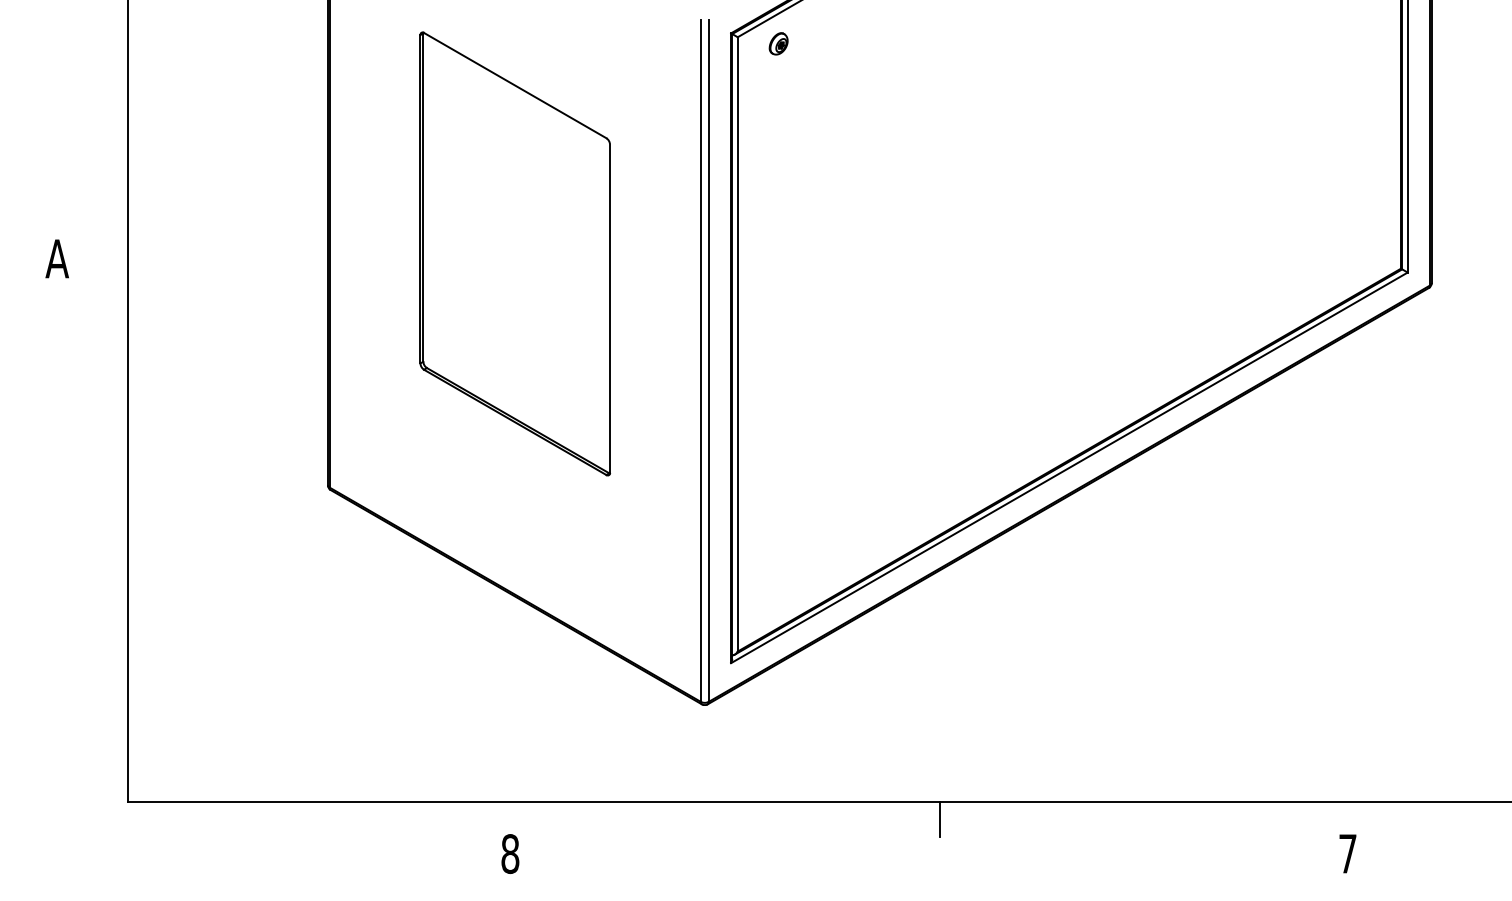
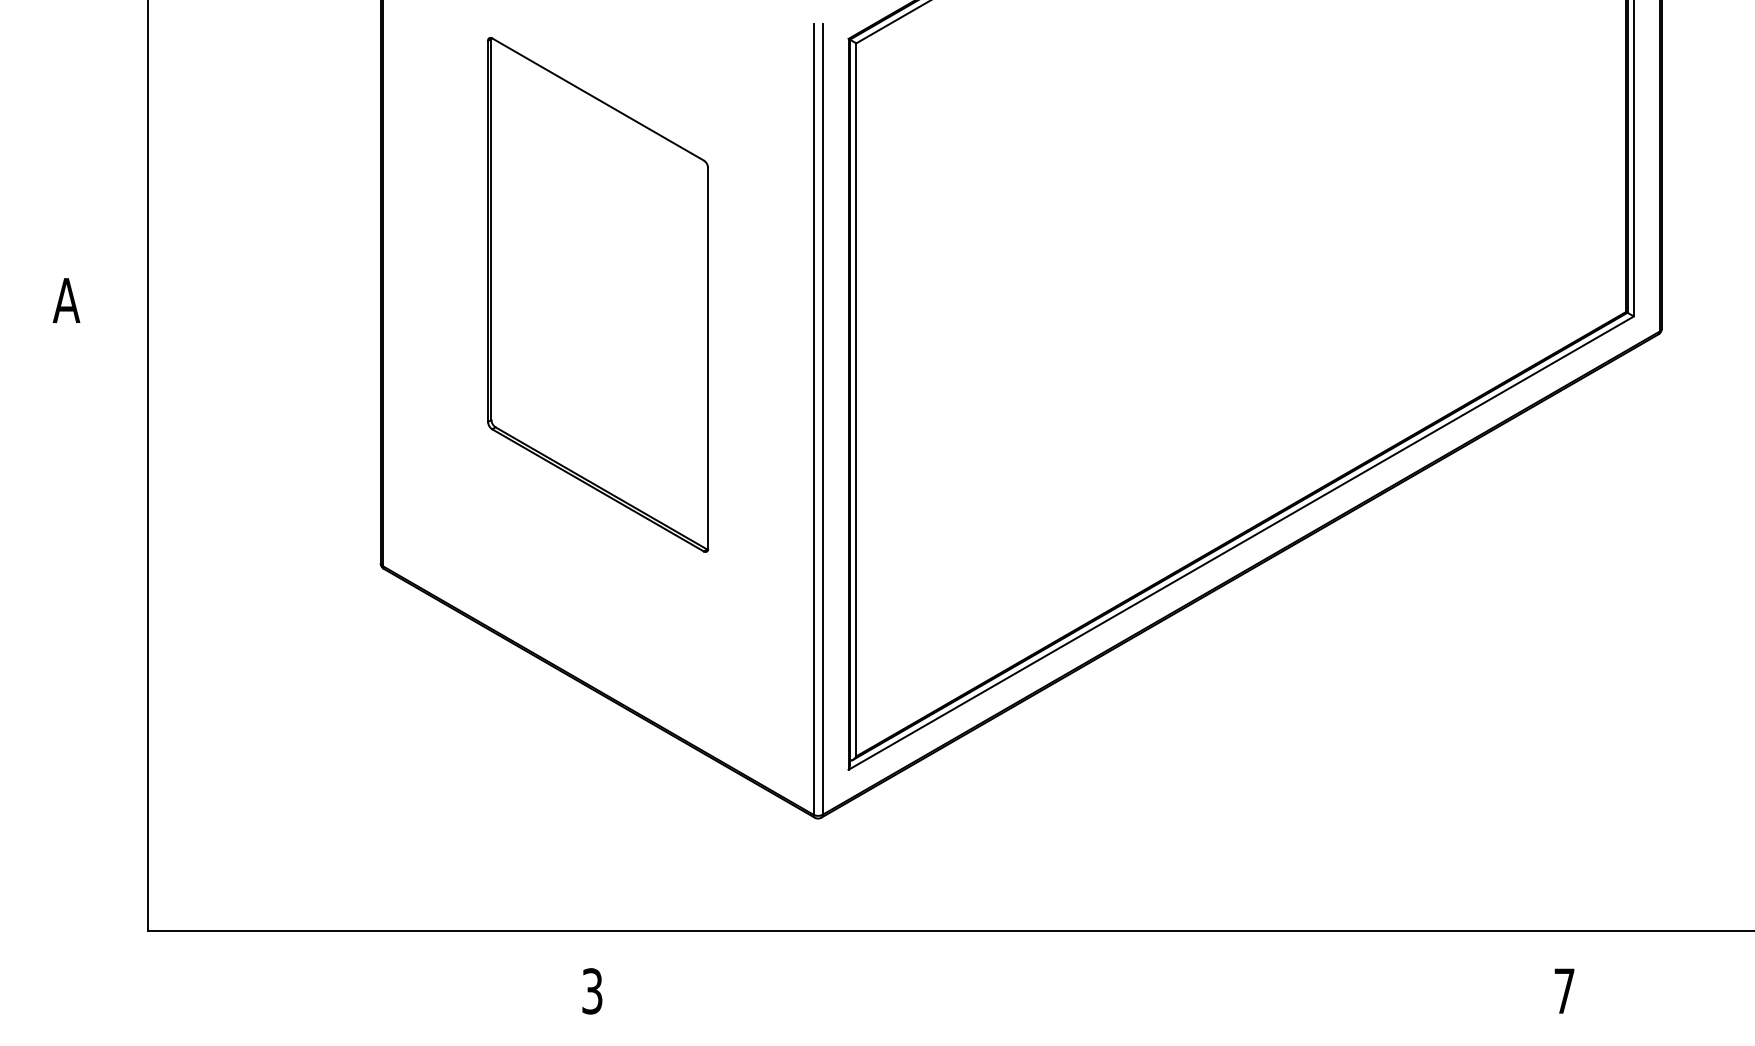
part: (778, 43) -> (903, 50), removed
line: (939, 819) -> (1090, 951), removed
text: (510, 854) -> (592, 991), 8 -> 3

